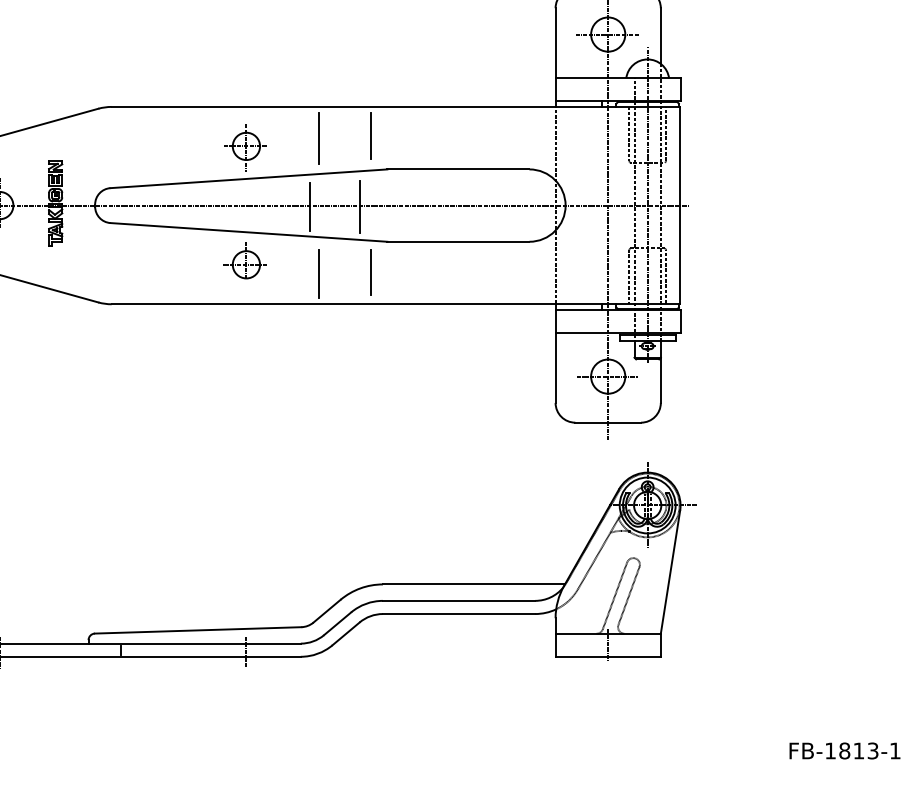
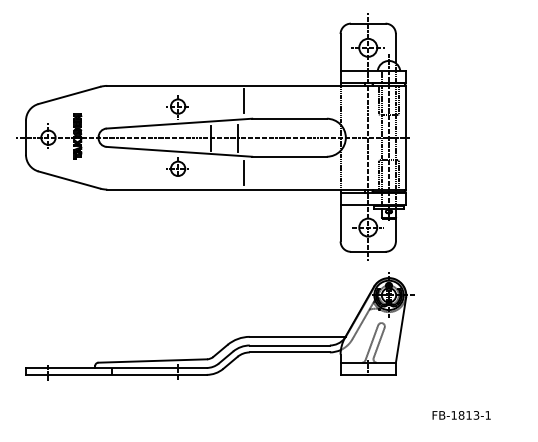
line: (319, 136) -> (216, 101), removed
line: (319, 273) -> (216, 173), removed
text: (844, 751) -> (461, 415), moved

